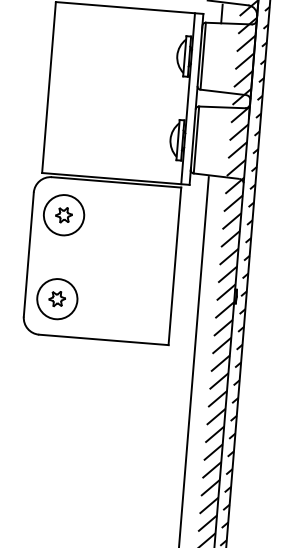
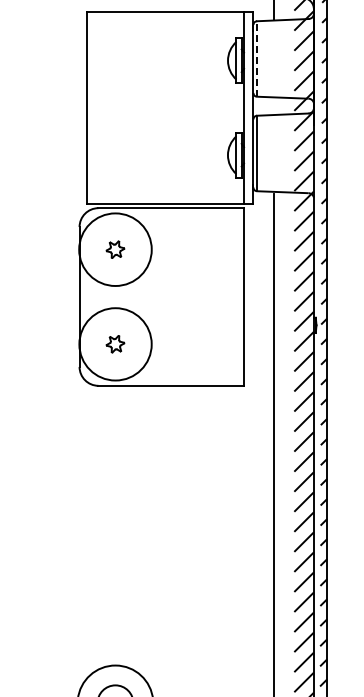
line: (203, 56) -> (257, 59), solid -> dashed
circle: (64, 215) -> (115, 249), size x1.6
circle: (57, 298) -> (115, 343), size x1.6

